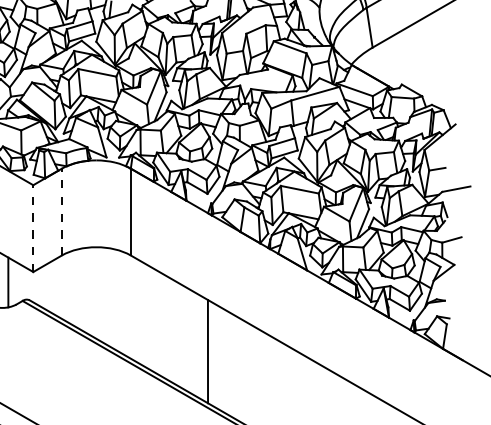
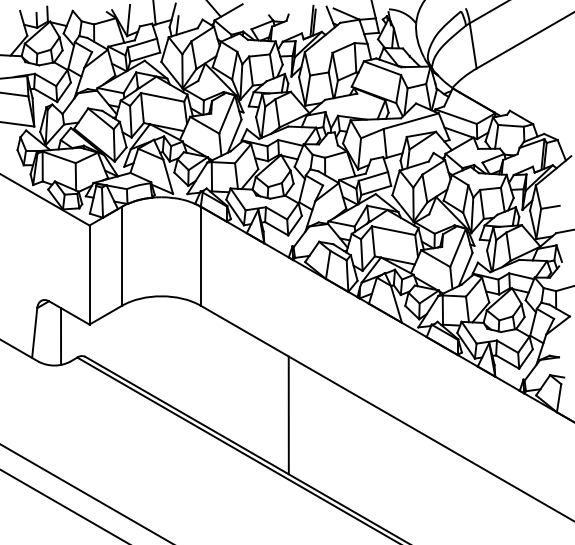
line: (62, 212) -> (122, 256), dashed -> solid
line: (33, 228) -> (89, 275), dashed -> solid

